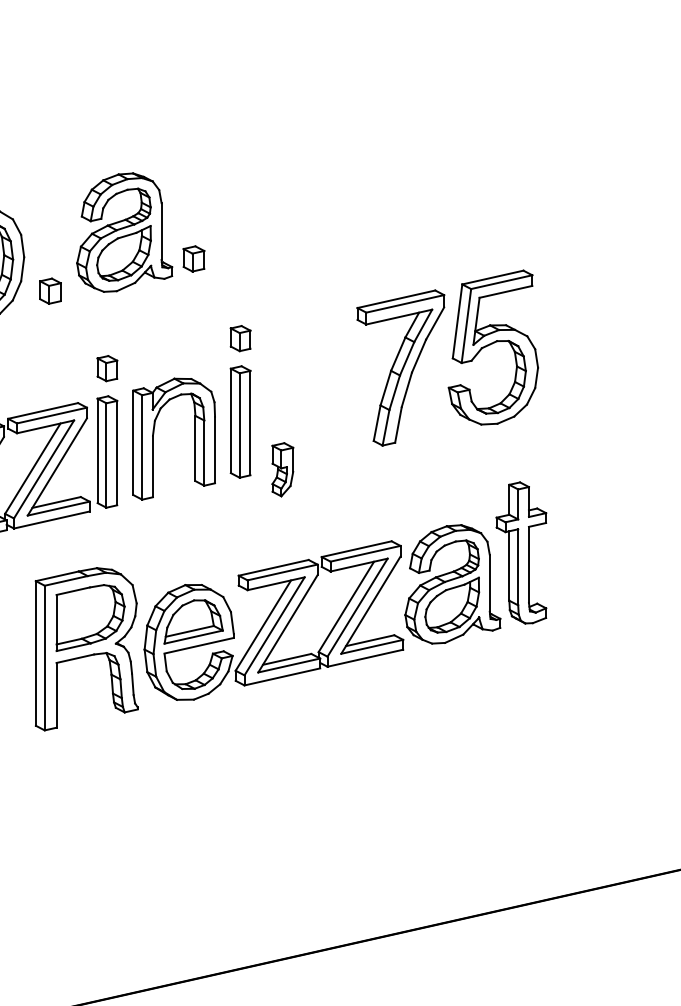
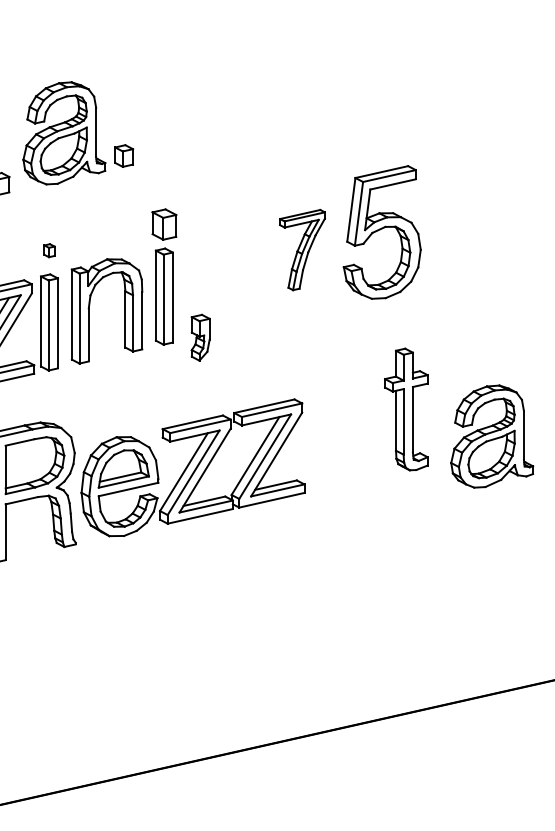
part: (240, 338) -> (164, 224), size x1.4
part: (400, 367) -> (302, 249), size x0.6
part: (107, 368) -> (49, 250), size x0.6
part: (452, 584) -> (491, 436), moved

